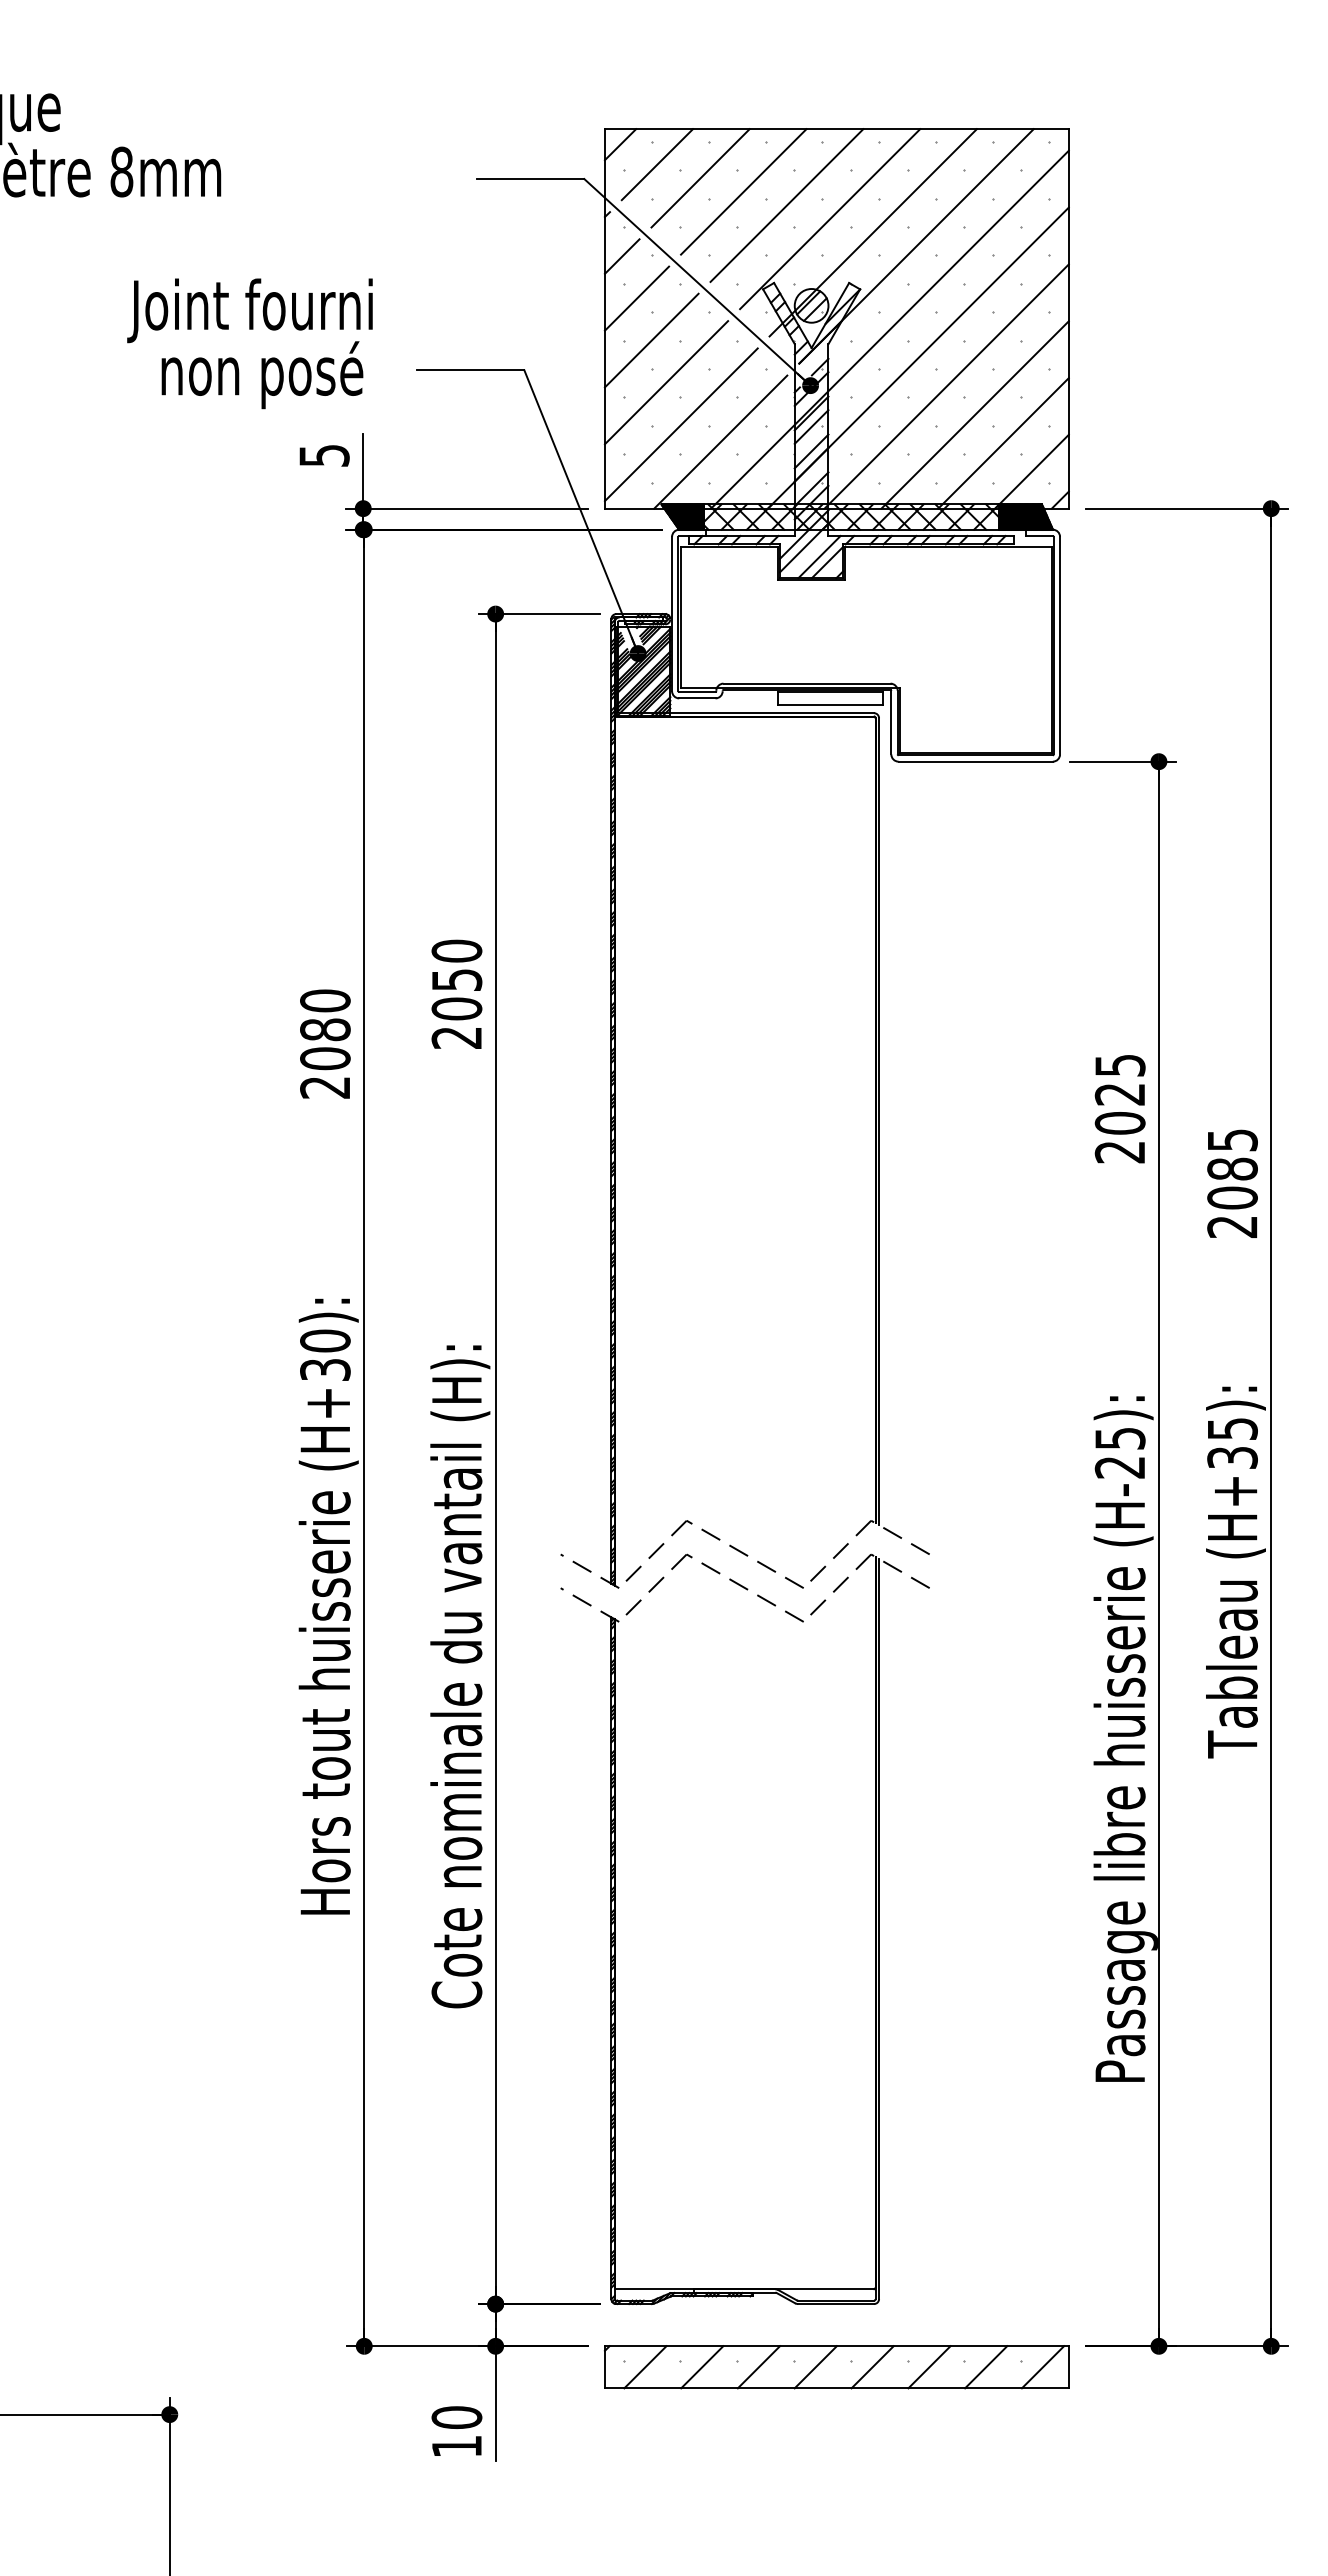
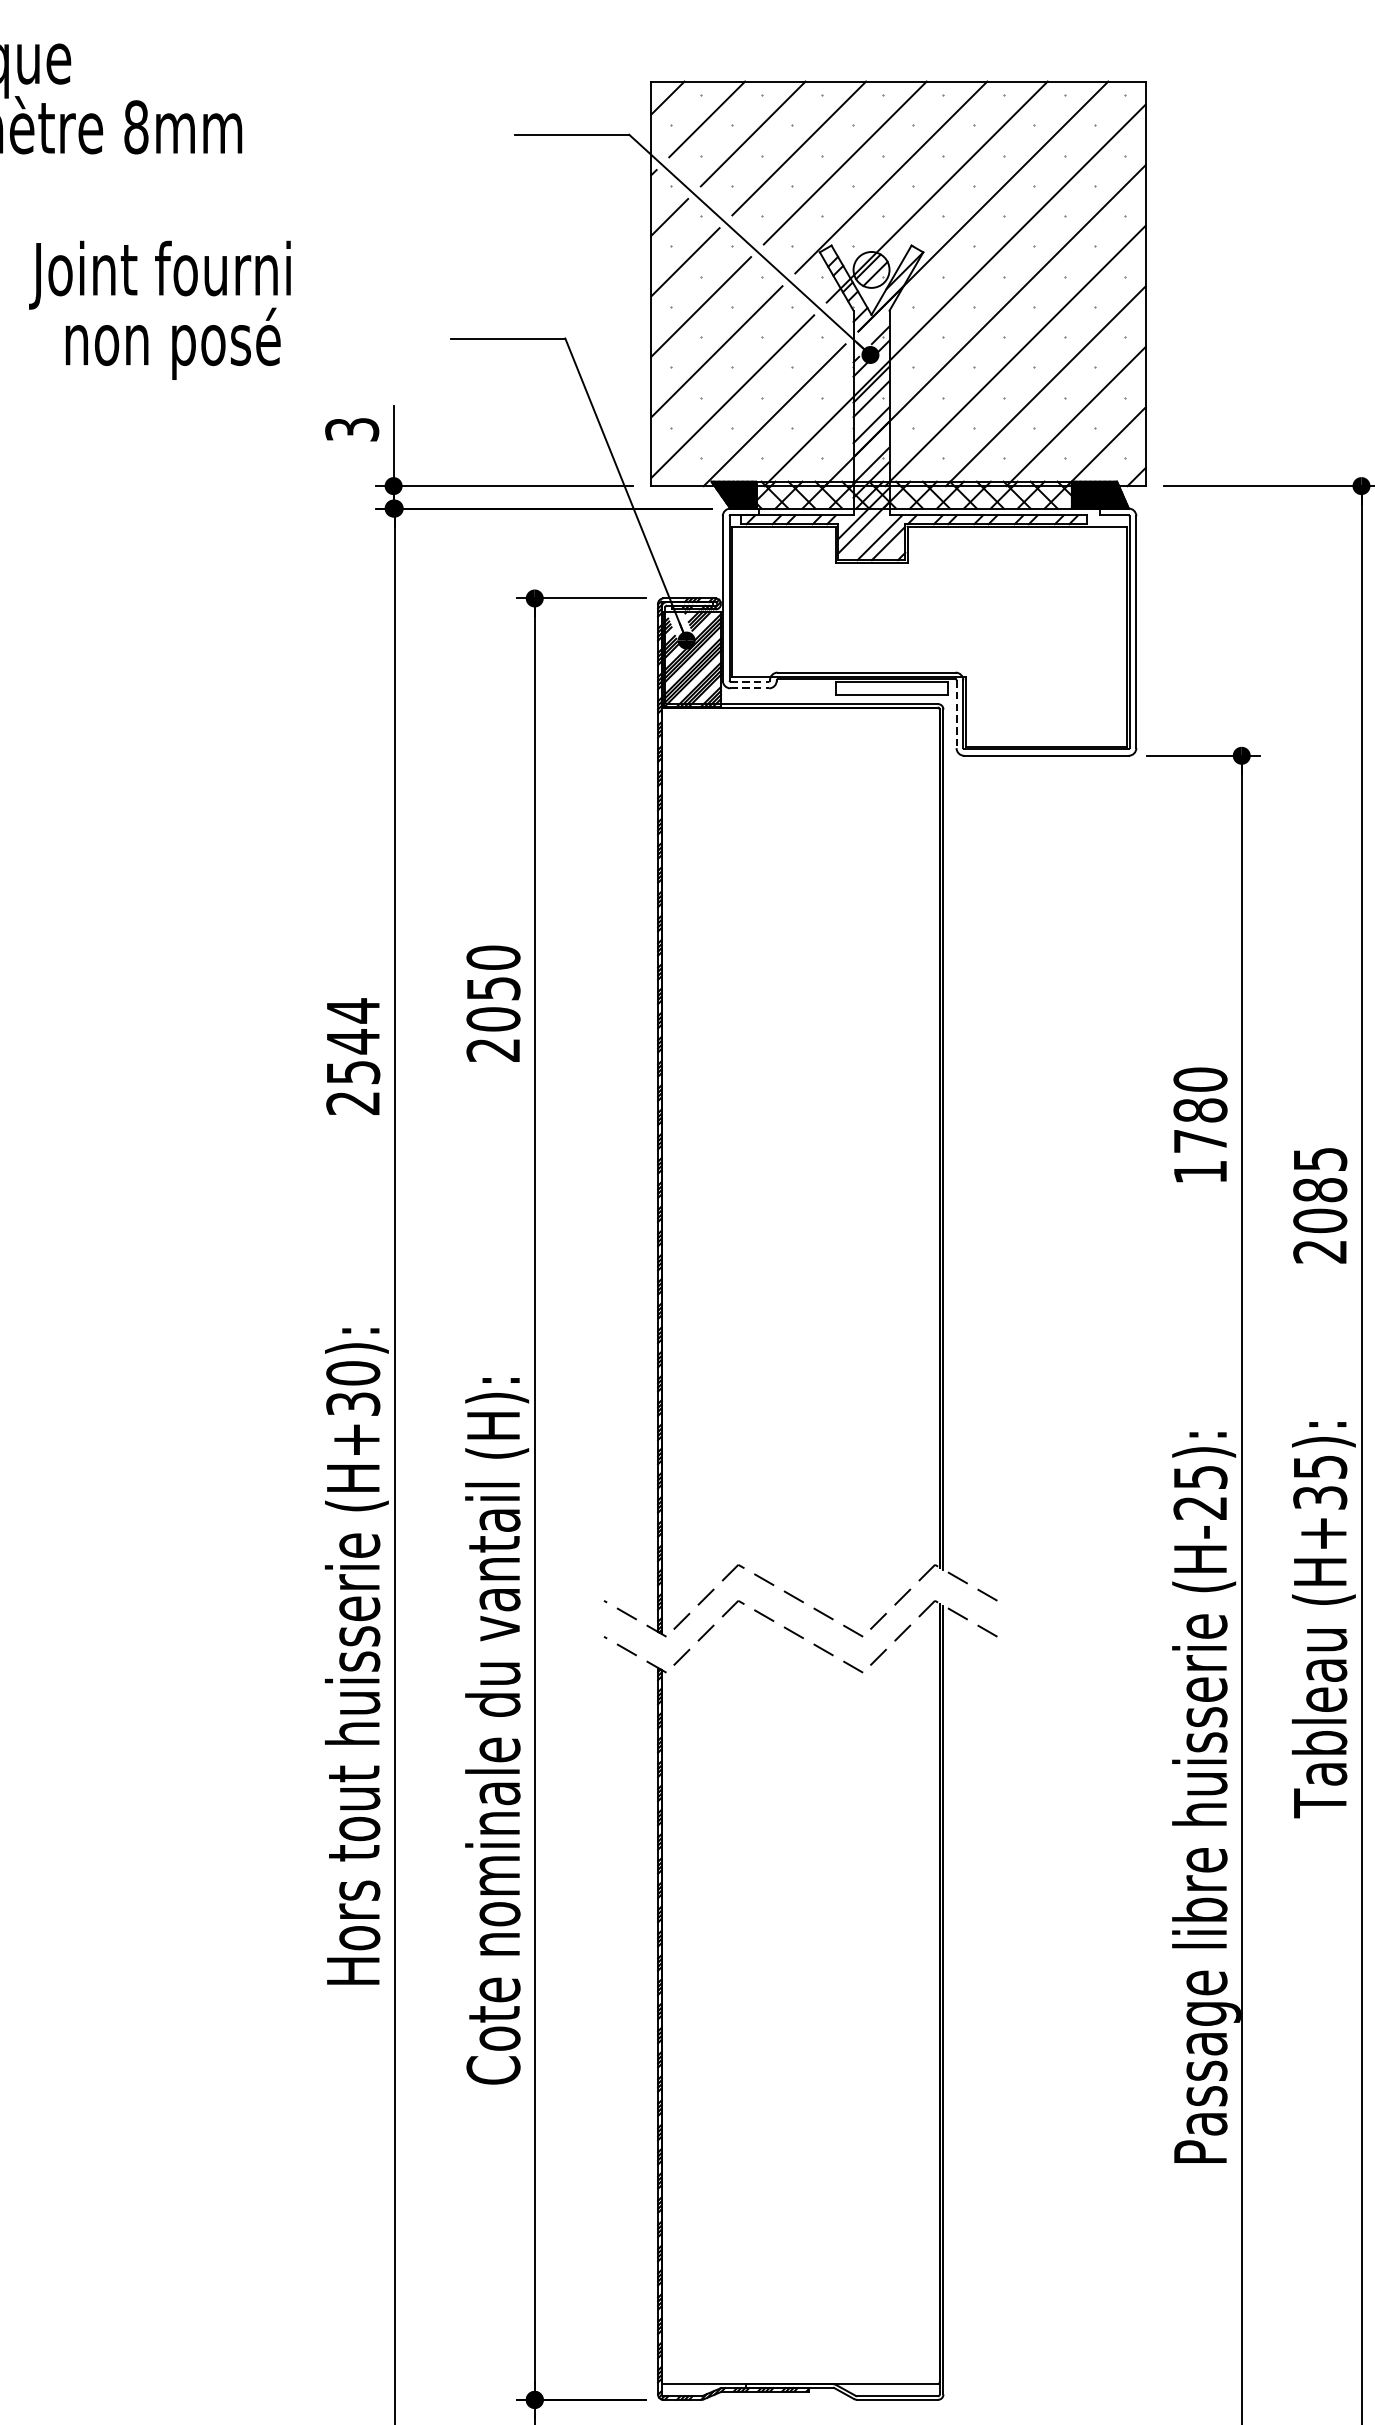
text: (249, 343) -> (159, 310), moved
text: (324, 455) -> (352, 429), 5 -> 3
line: (697, 692) -> (749, 682), solid -> dashed
line: (697, 698) -> (749, 688), solid -> dashed
line: (891, 722) -> (956, 714), solid -> dashed
text: (325, 1029) -> (353, 1041), 2080 -> 2544
text: (1119, 1108) -> (1199, 1125), 2025 -> 1780

